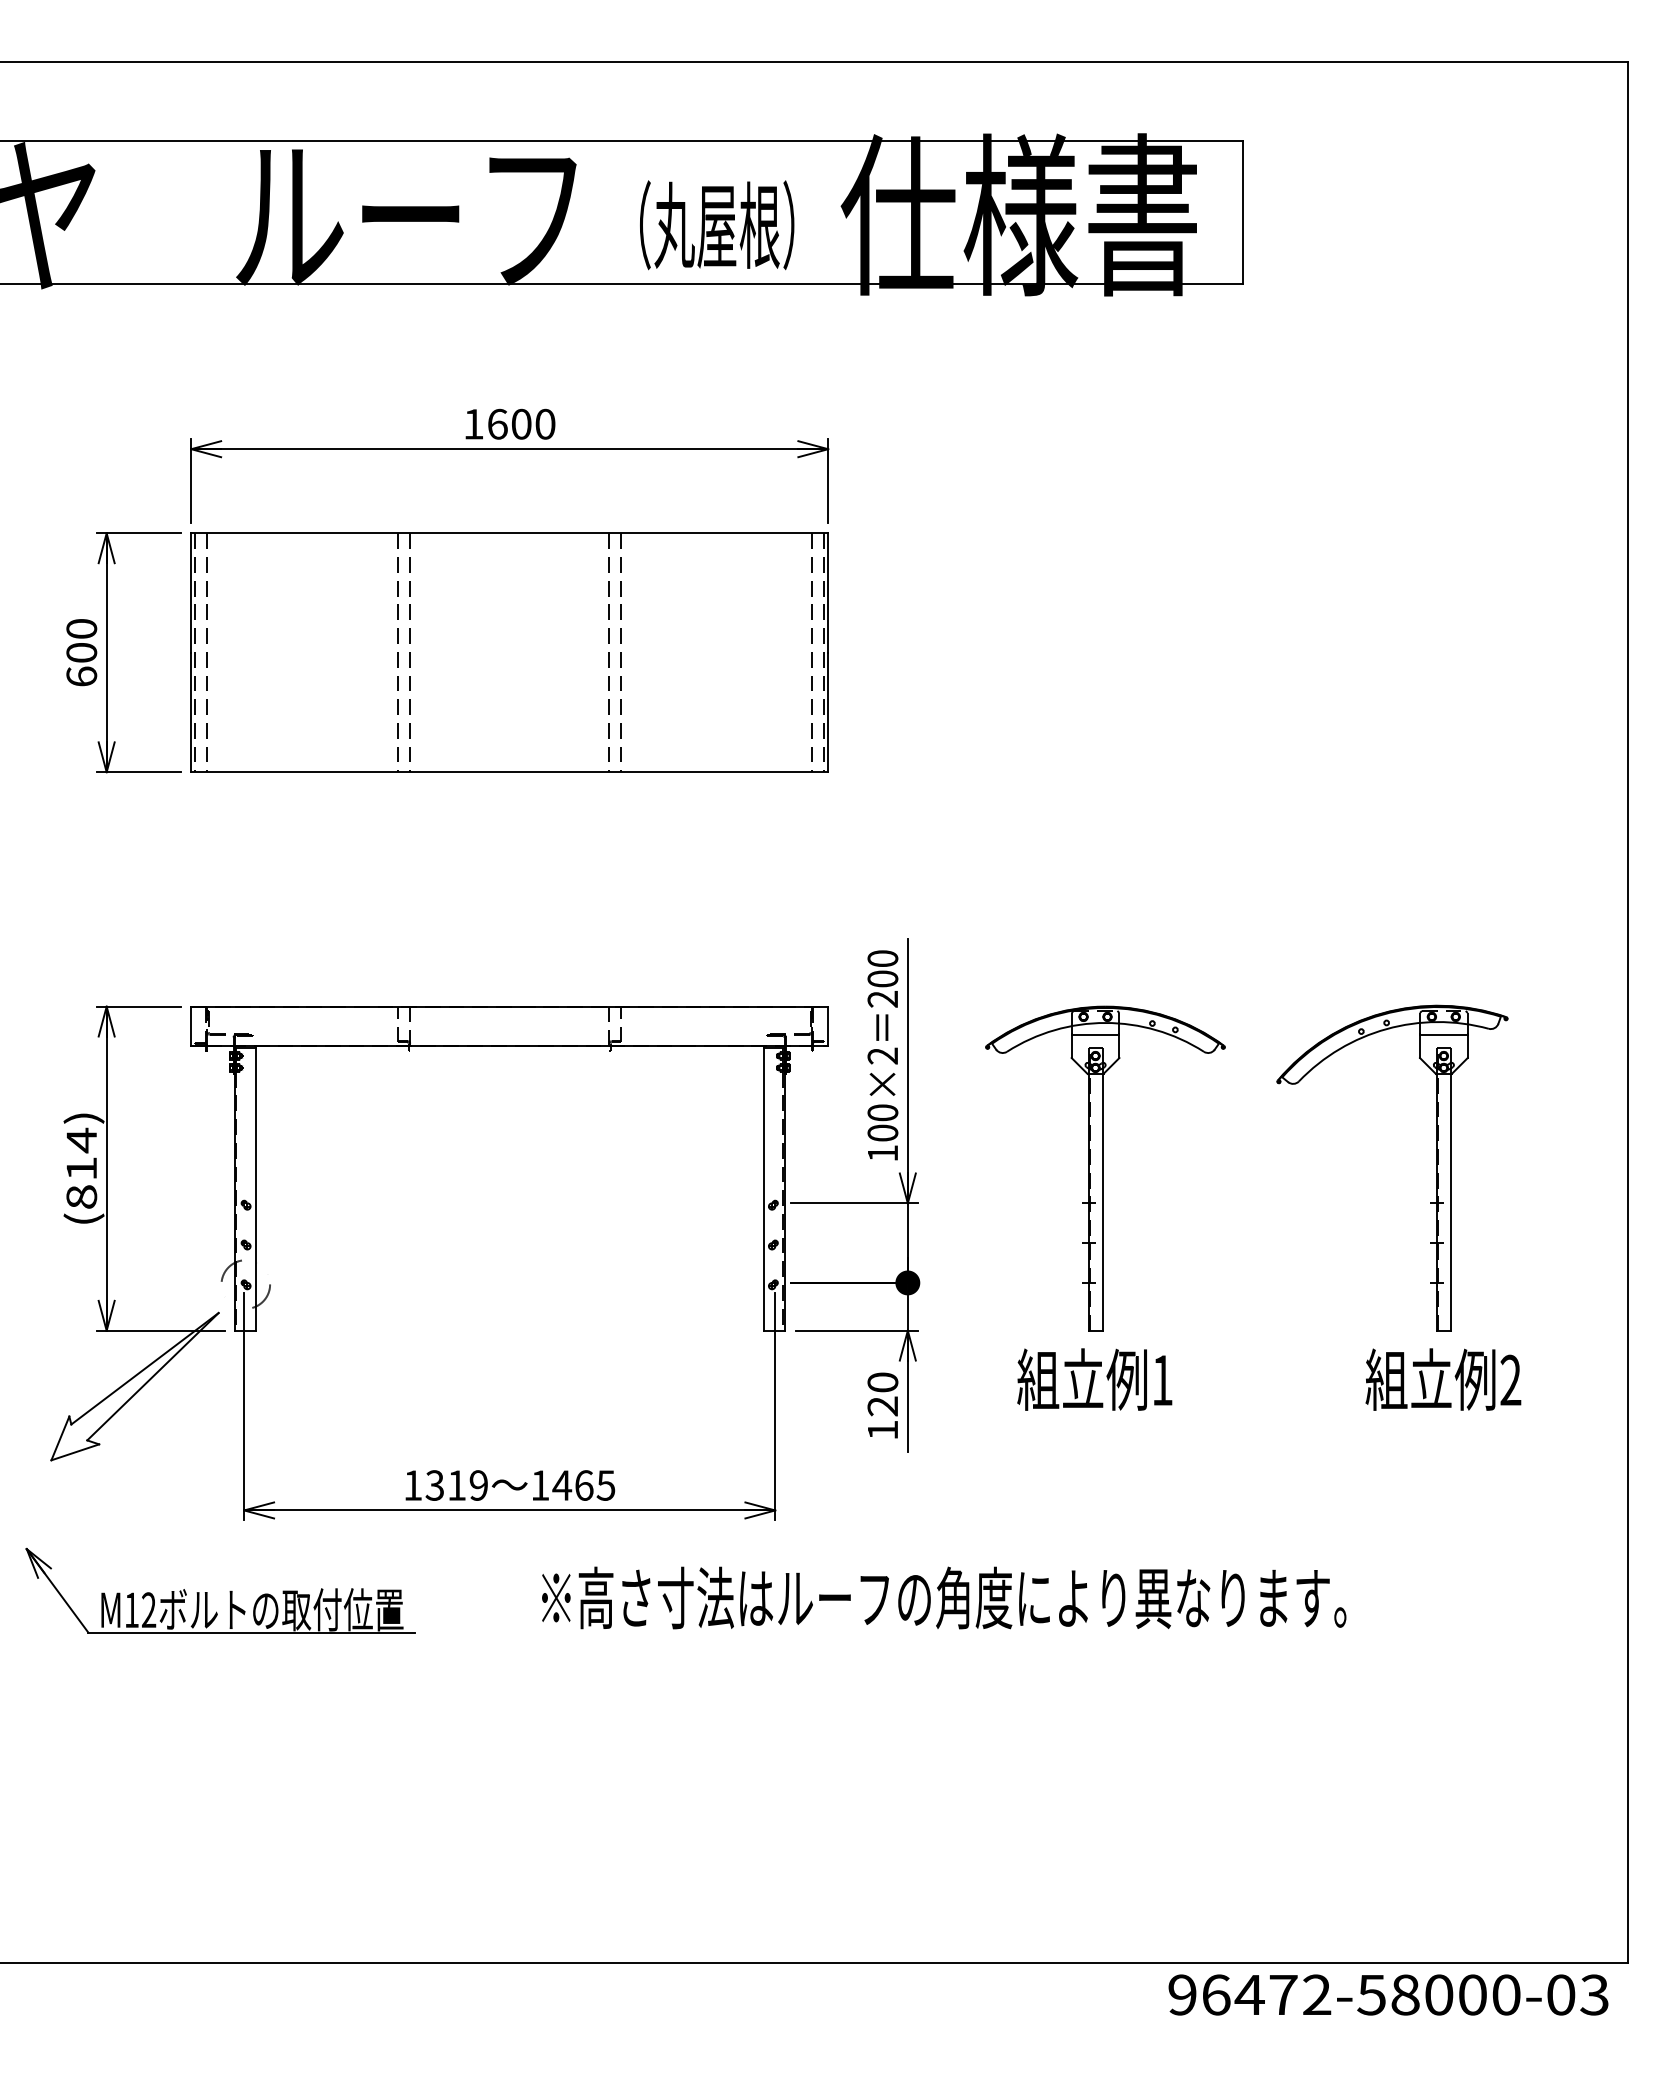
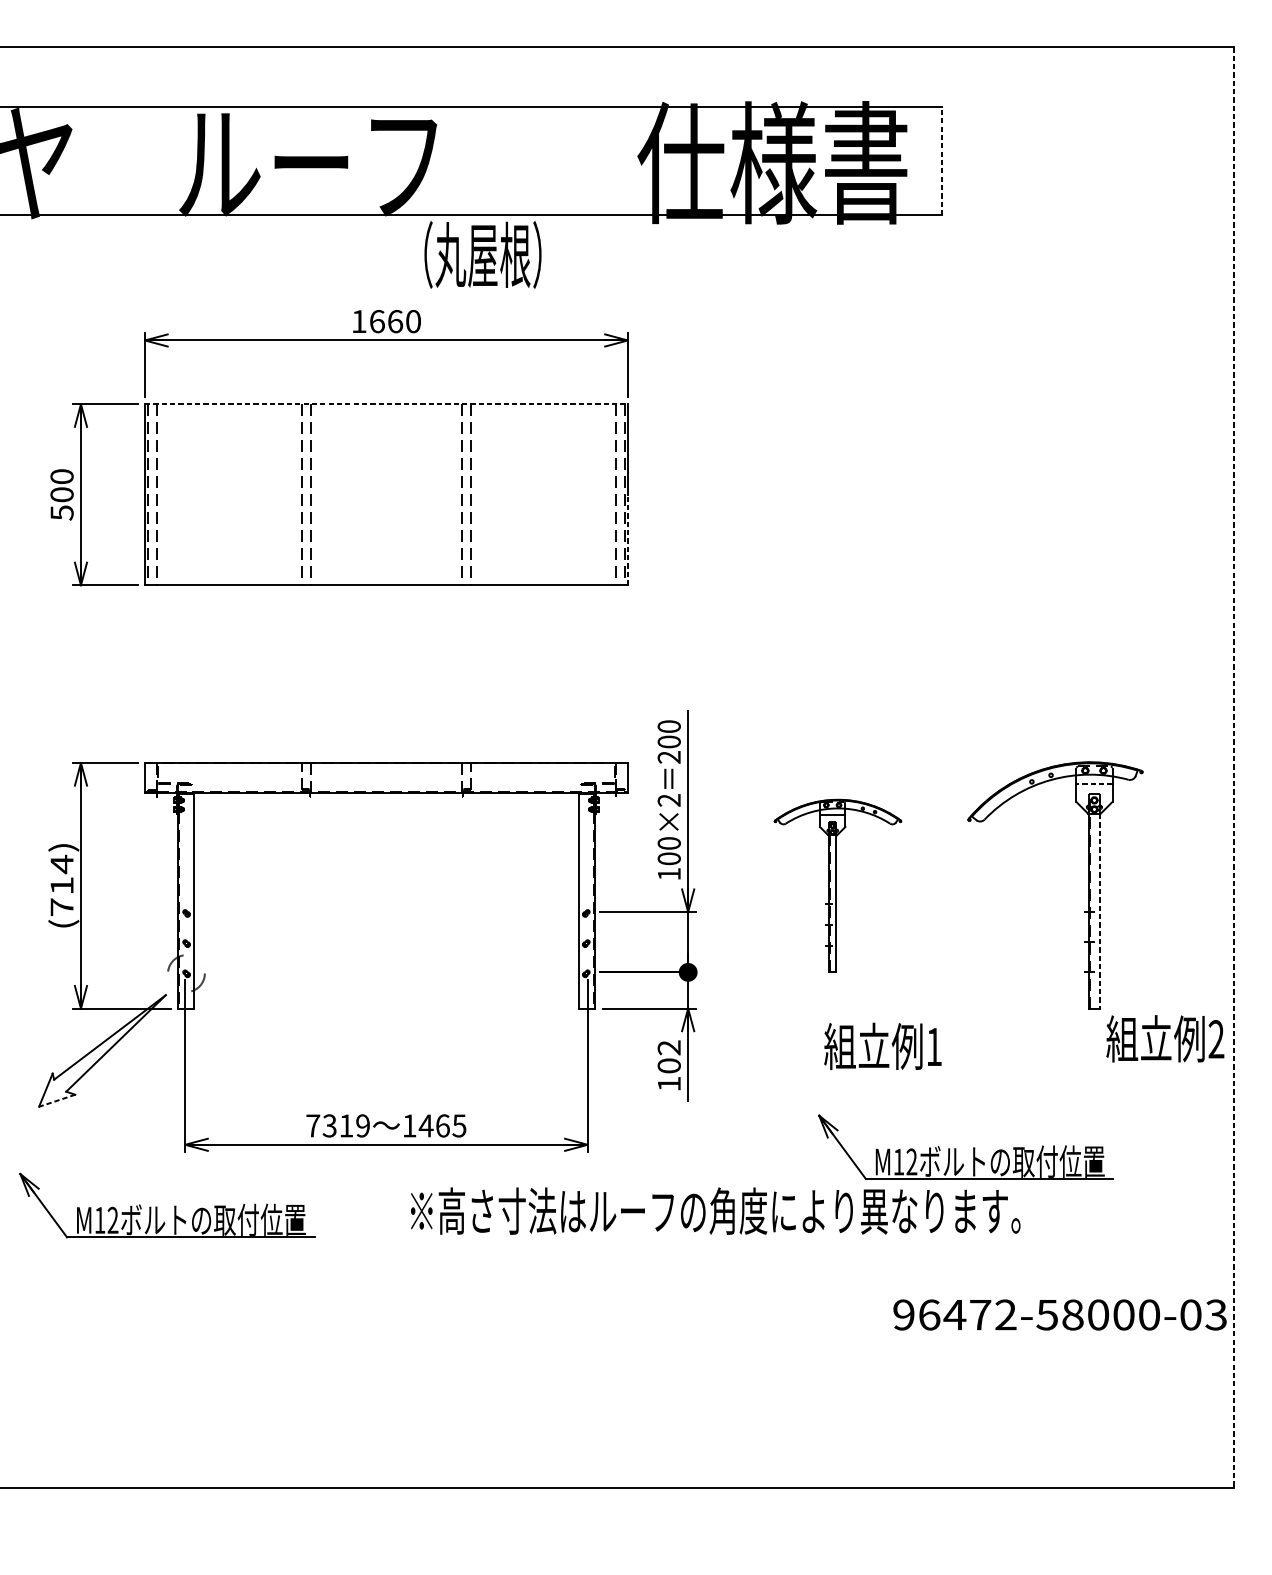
line: (1242, 212) -> (941, 161), solid -> dashed
text: (717, 225) -> (483, 255), moved
text: (521, 423) -> (395, 321), 1600 -> 1660
line: (510, 533) -> (387, 404), solid -> dashed
text: (81, 676) -> (61, 512), 600 -> 500
line: (828, 712) -> (628, 540), solid -> dashed
line: (1627, 1013) -> (1233, 768), solid -> dashed
line: (1443, 1034) -> (1094, 784), solid -> dashed
part: (1105, 1168) -> (837, 885), size x0.7
text: (81, 1196) -> (61, 906), (814) -> (714)
line: (1450, 1202) -> (1099, 911), solid -> dashed
text: (1094, 1379) -> (882, 1046), moved
text: (1443, 1379) -> (1165, 1038), moved
text: (882, 1394) -> (668, 1056), 120 -> 102
line: (74, 1452) -> (56, 1100), solid -> dashed
text: (413, 1485) -> (313, 1125), 1319 -> 7319
part: (1283, 1514) -> (972, 1147), added
text: (1388, 1994) -> (1060, 1314), moved

